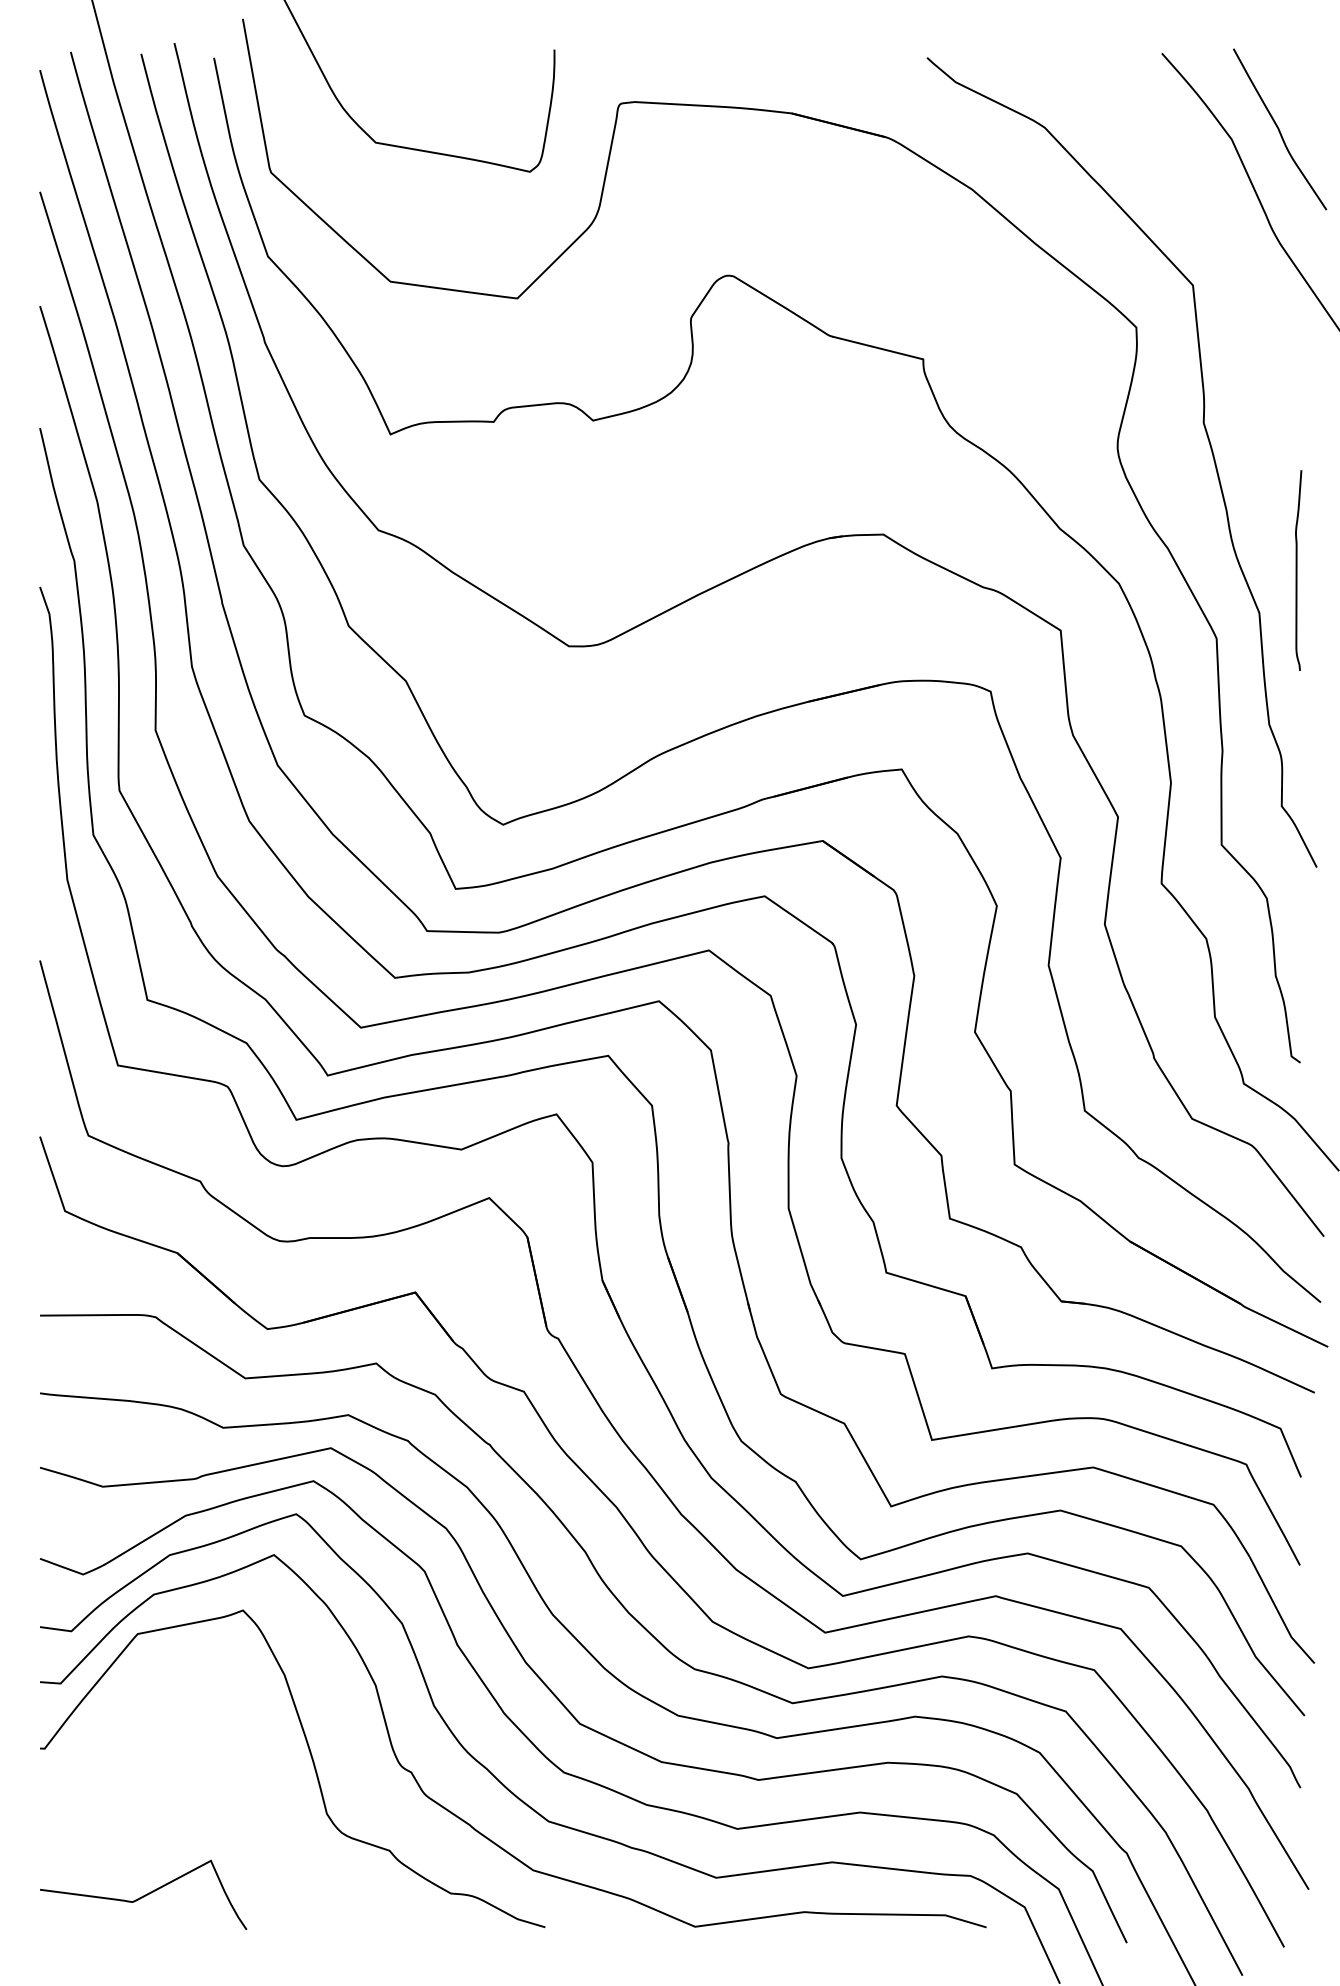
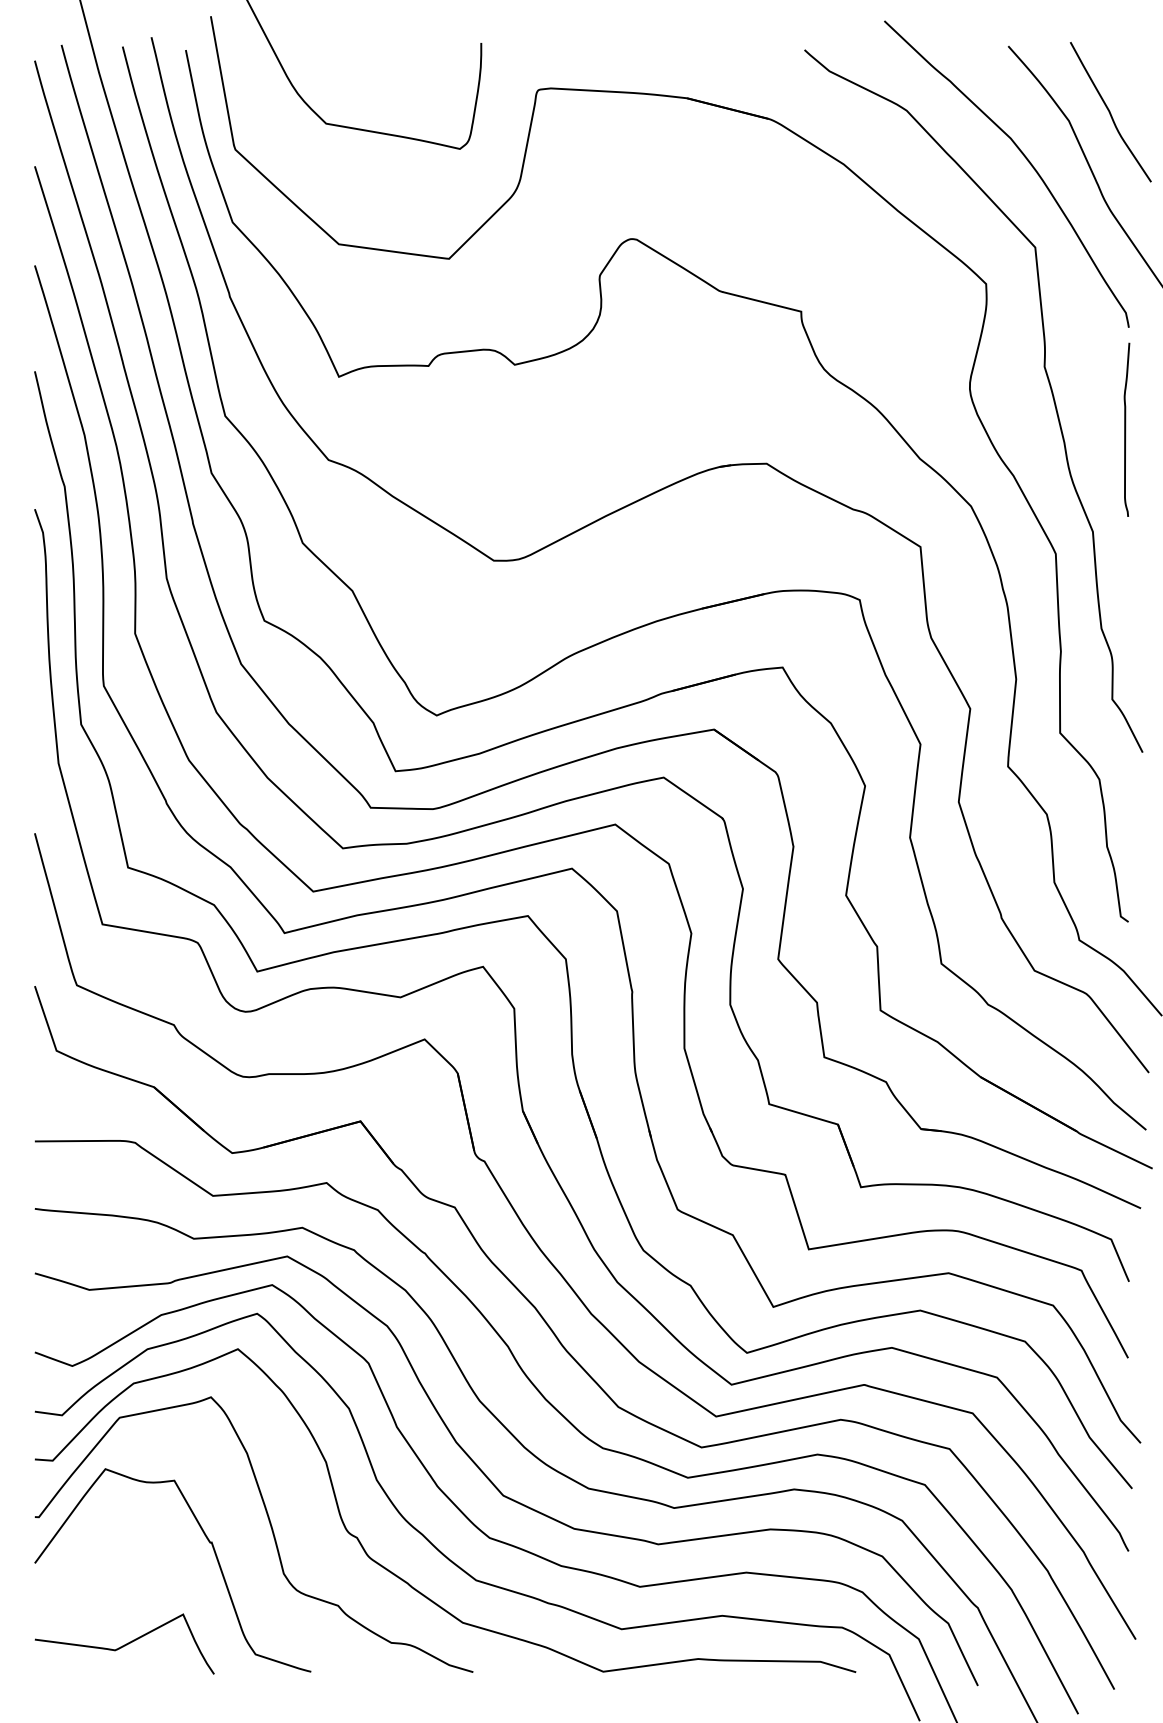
curve: (1183, 185) -> (1027, 160), added
curve: (1297, 570) -> (1125, 429), moved
curve: (246, 1789) -> (214, 1552), added

